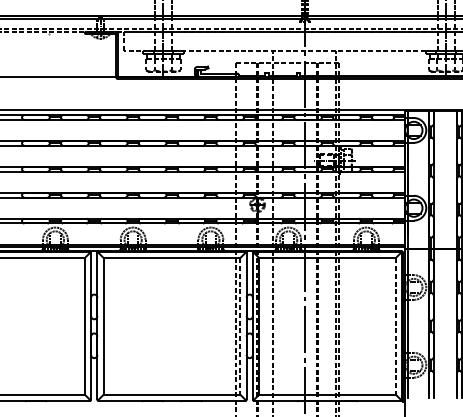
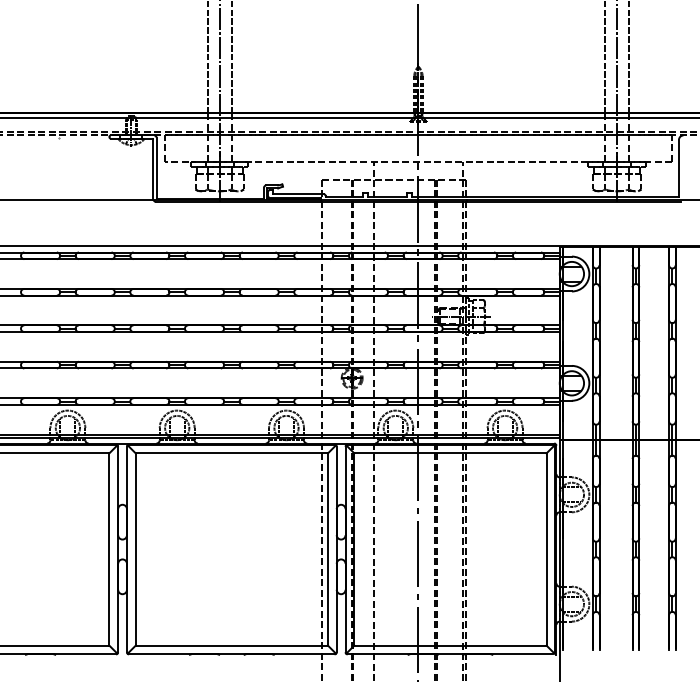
line: (240, 326) -> (327, 549), dashed -> solid
line: (395, 326) -> (546, 549), dashed -> solid

